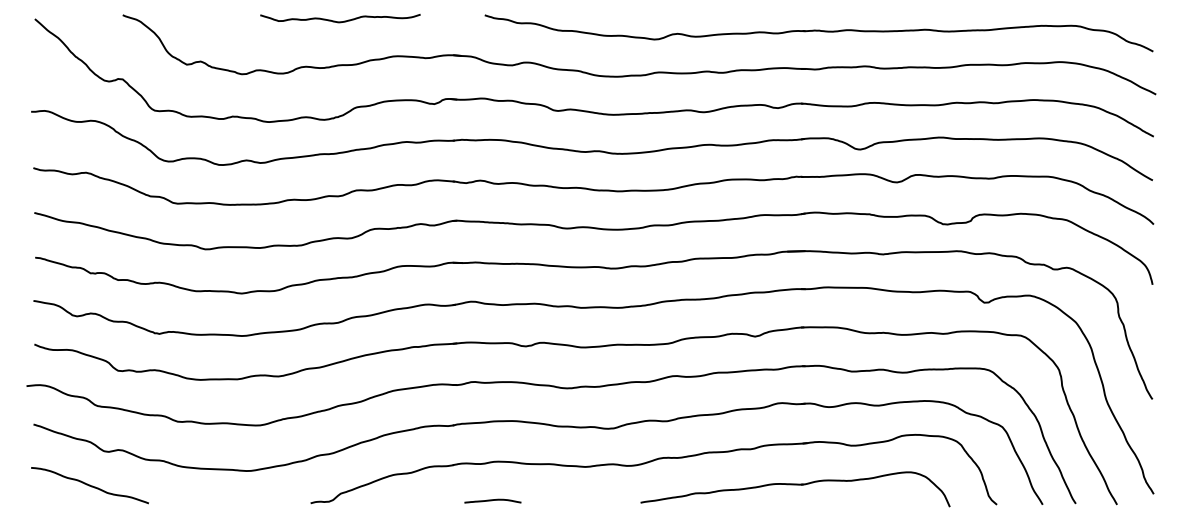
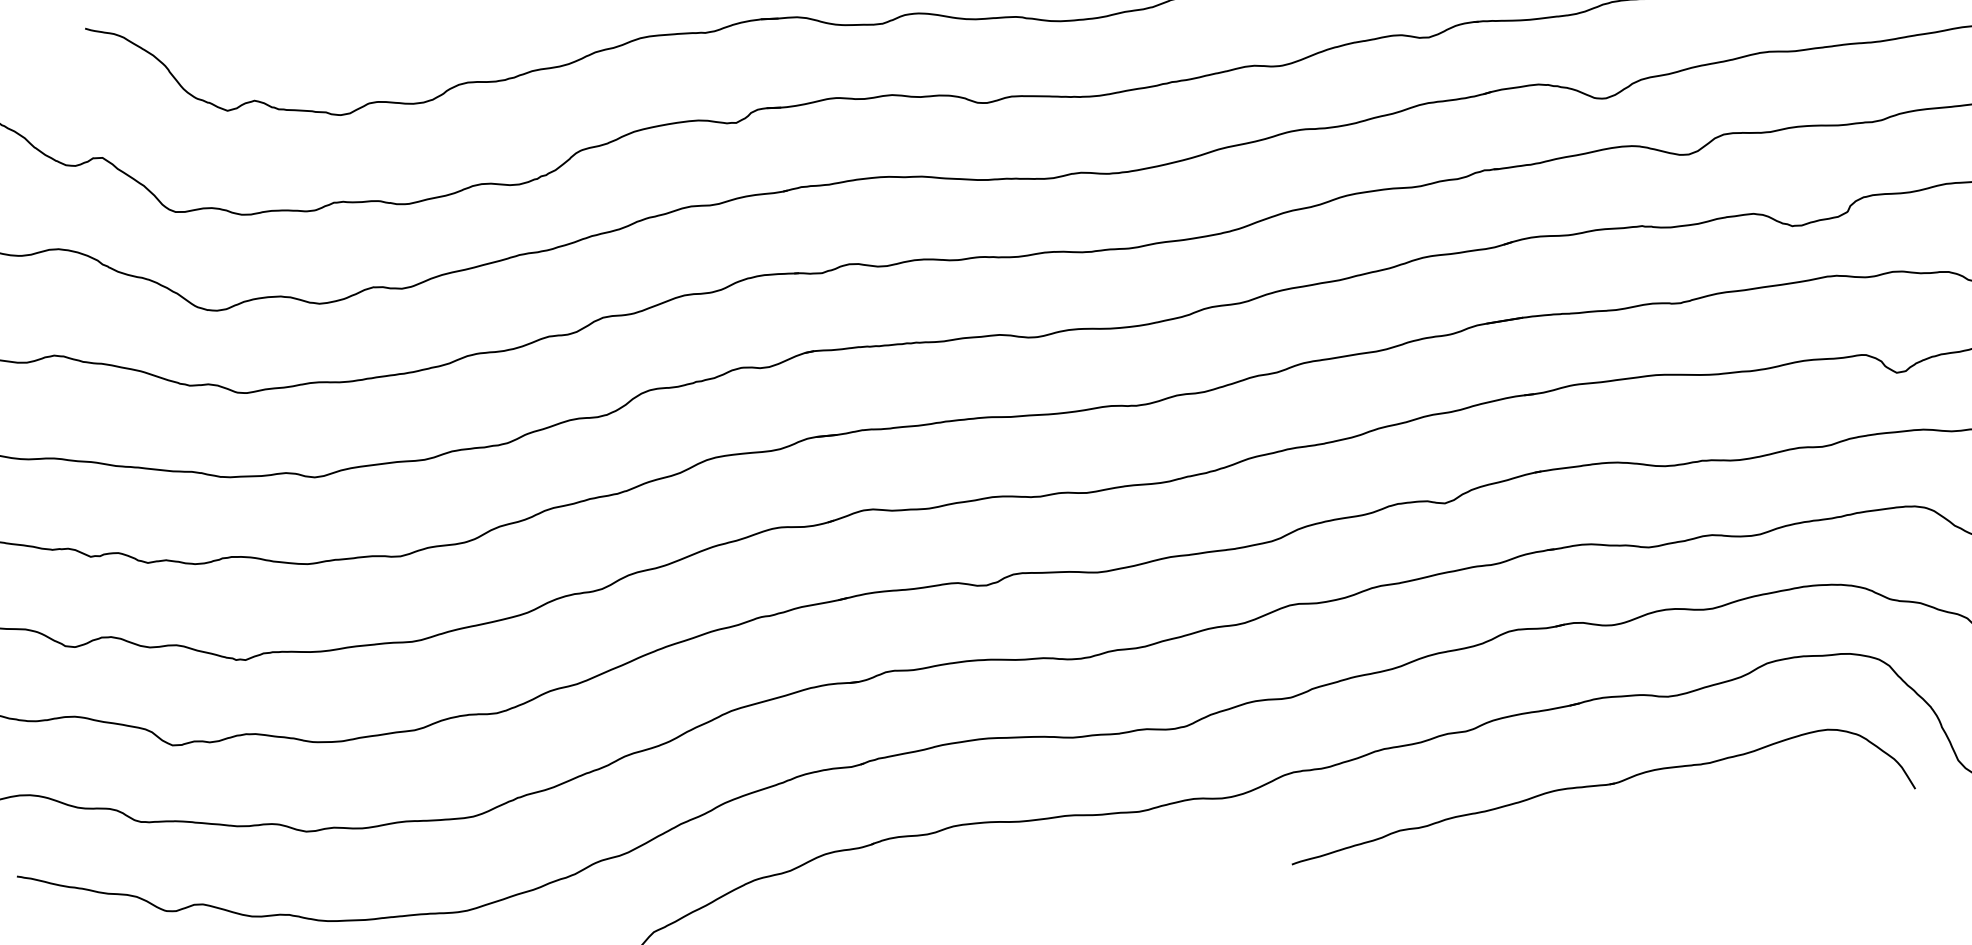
part: (795, 489) -> (1599, 795), moved
curve: (492, 500) -> (961, 904), removed

